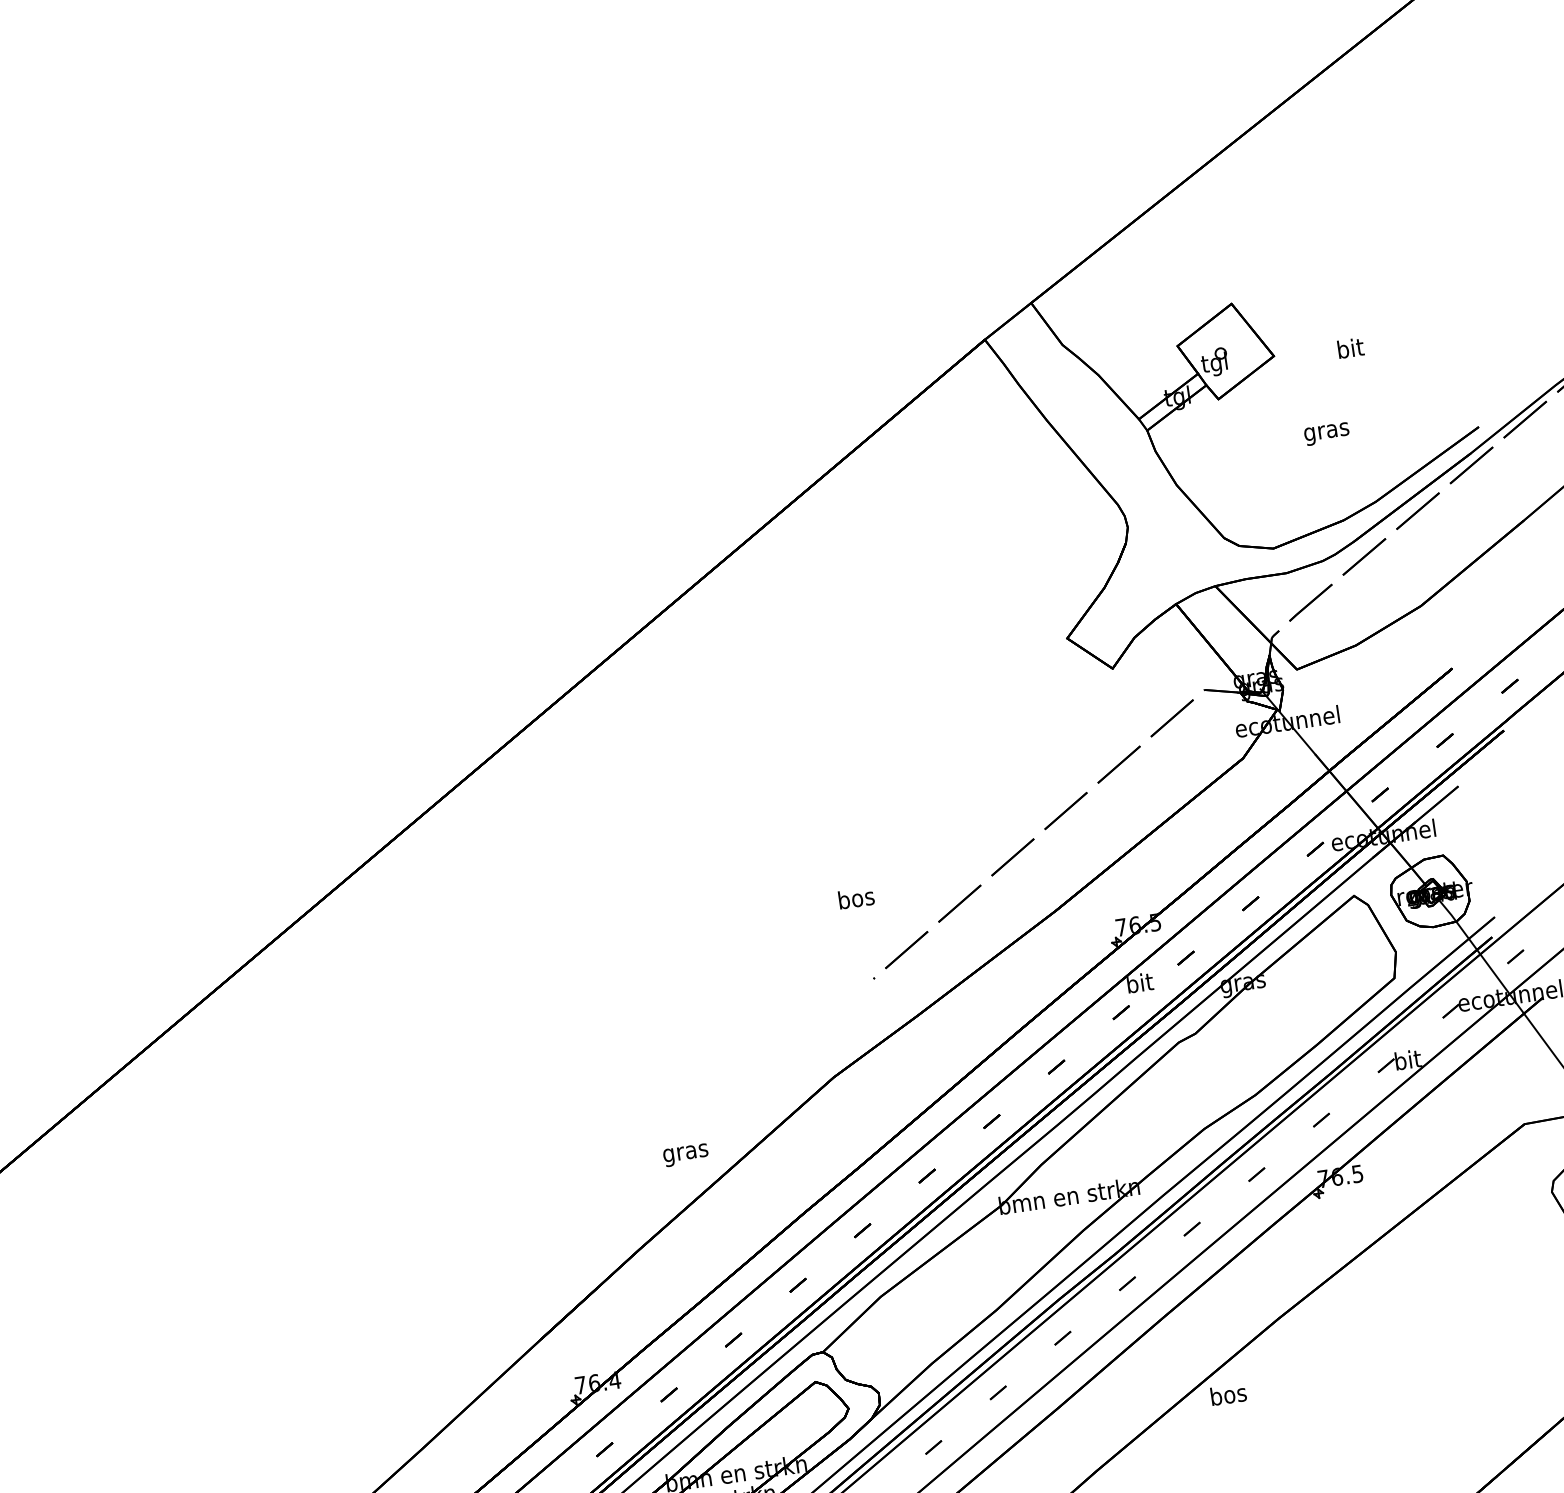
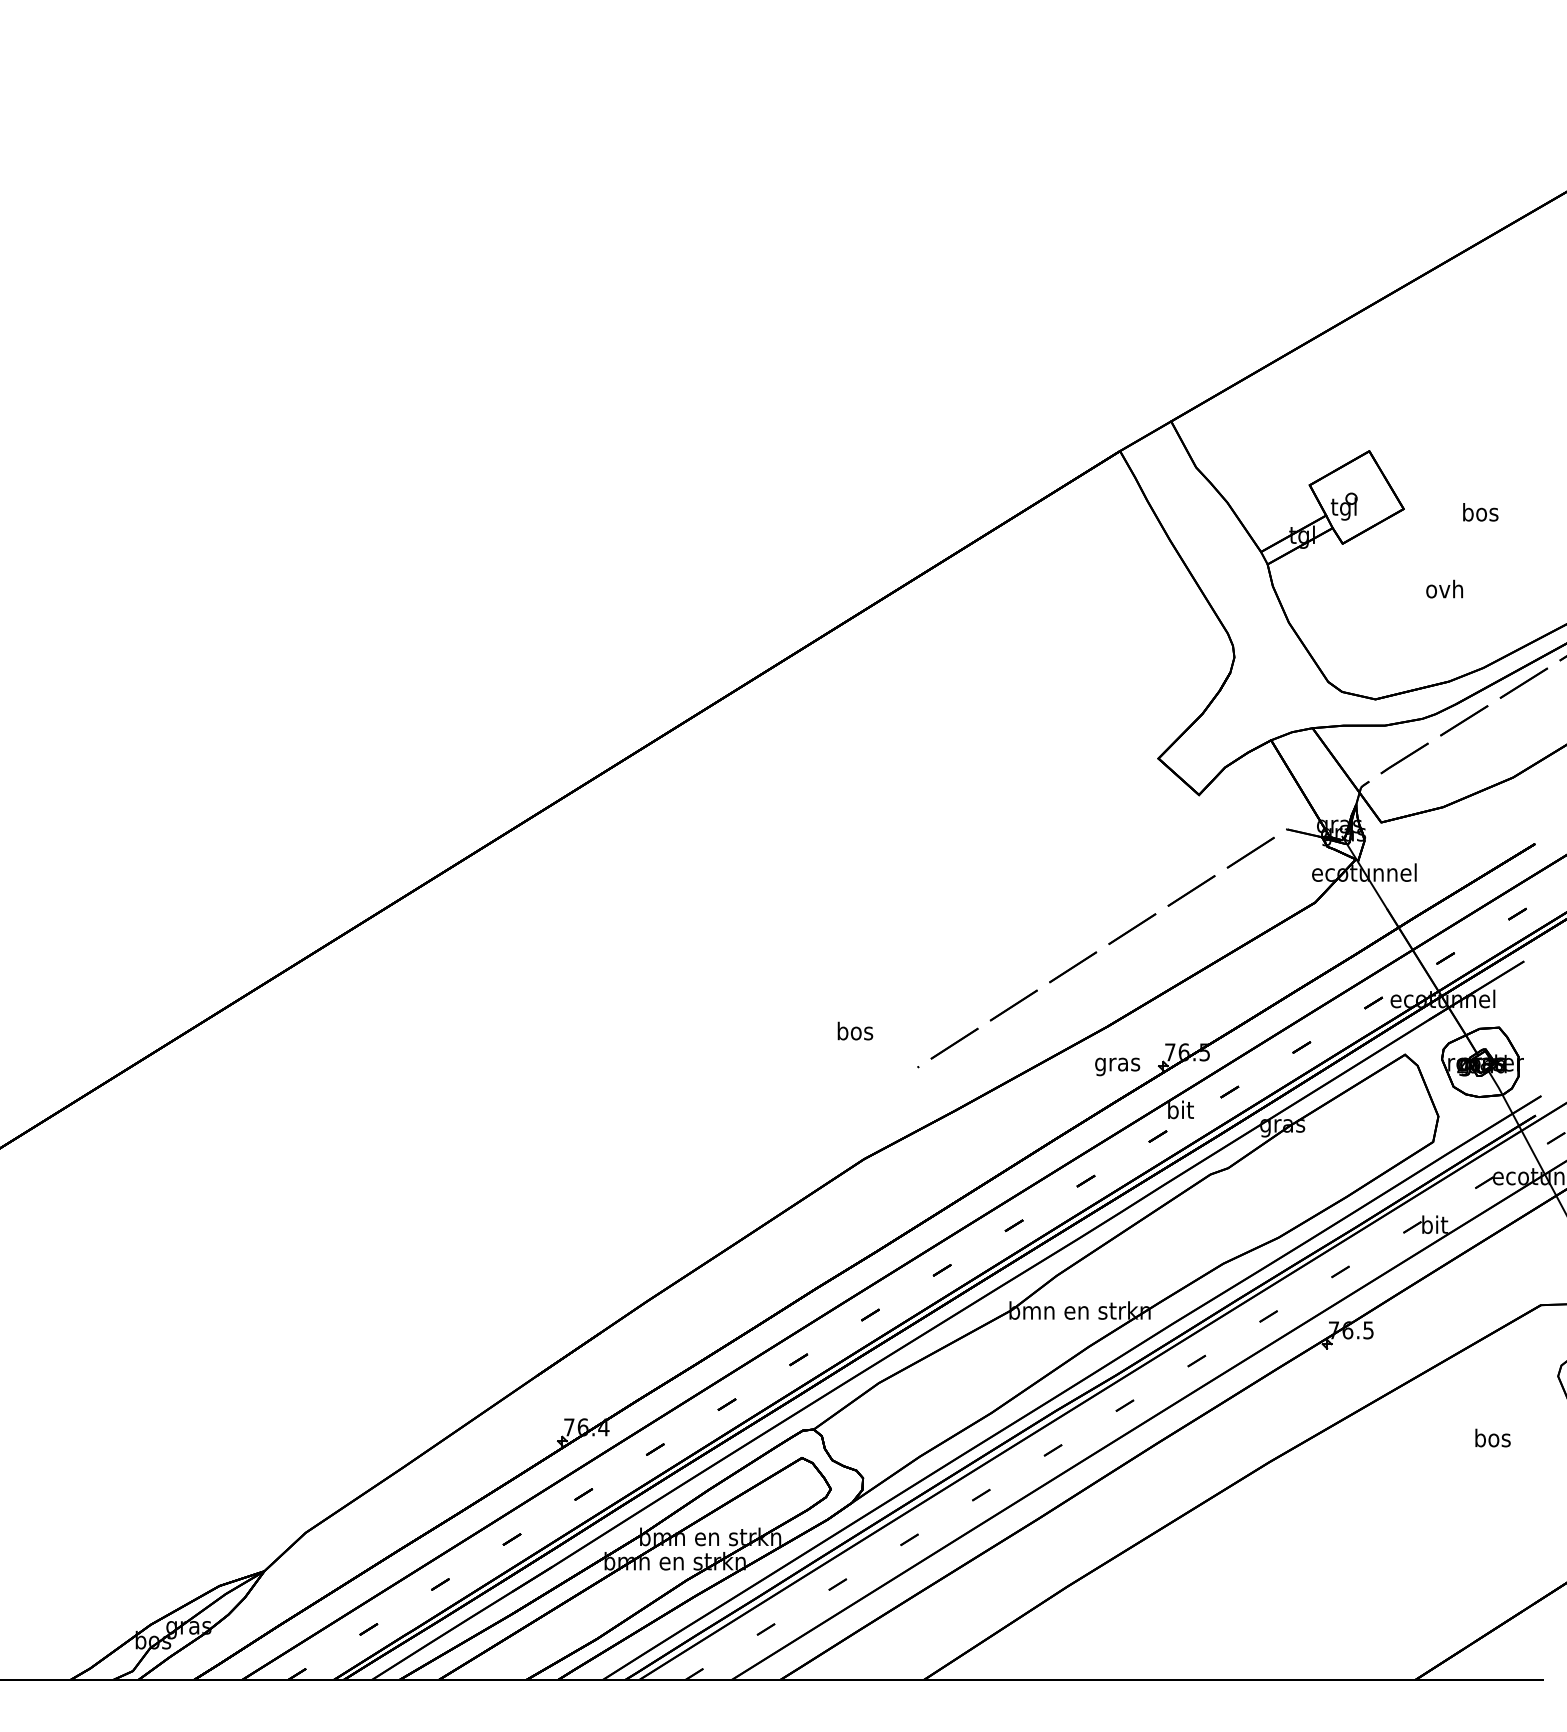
text: (1350, 348) -> (1480, 512), bit -> bos
text: (1326, 431) -> (1444, 591), gras -> ovh
text: (856, 897) -> (855, 1030), moved
text: (685, 1154) -> (1117, 1066), moved
text: (1228, 1394) -> (1492, 1437), moved

